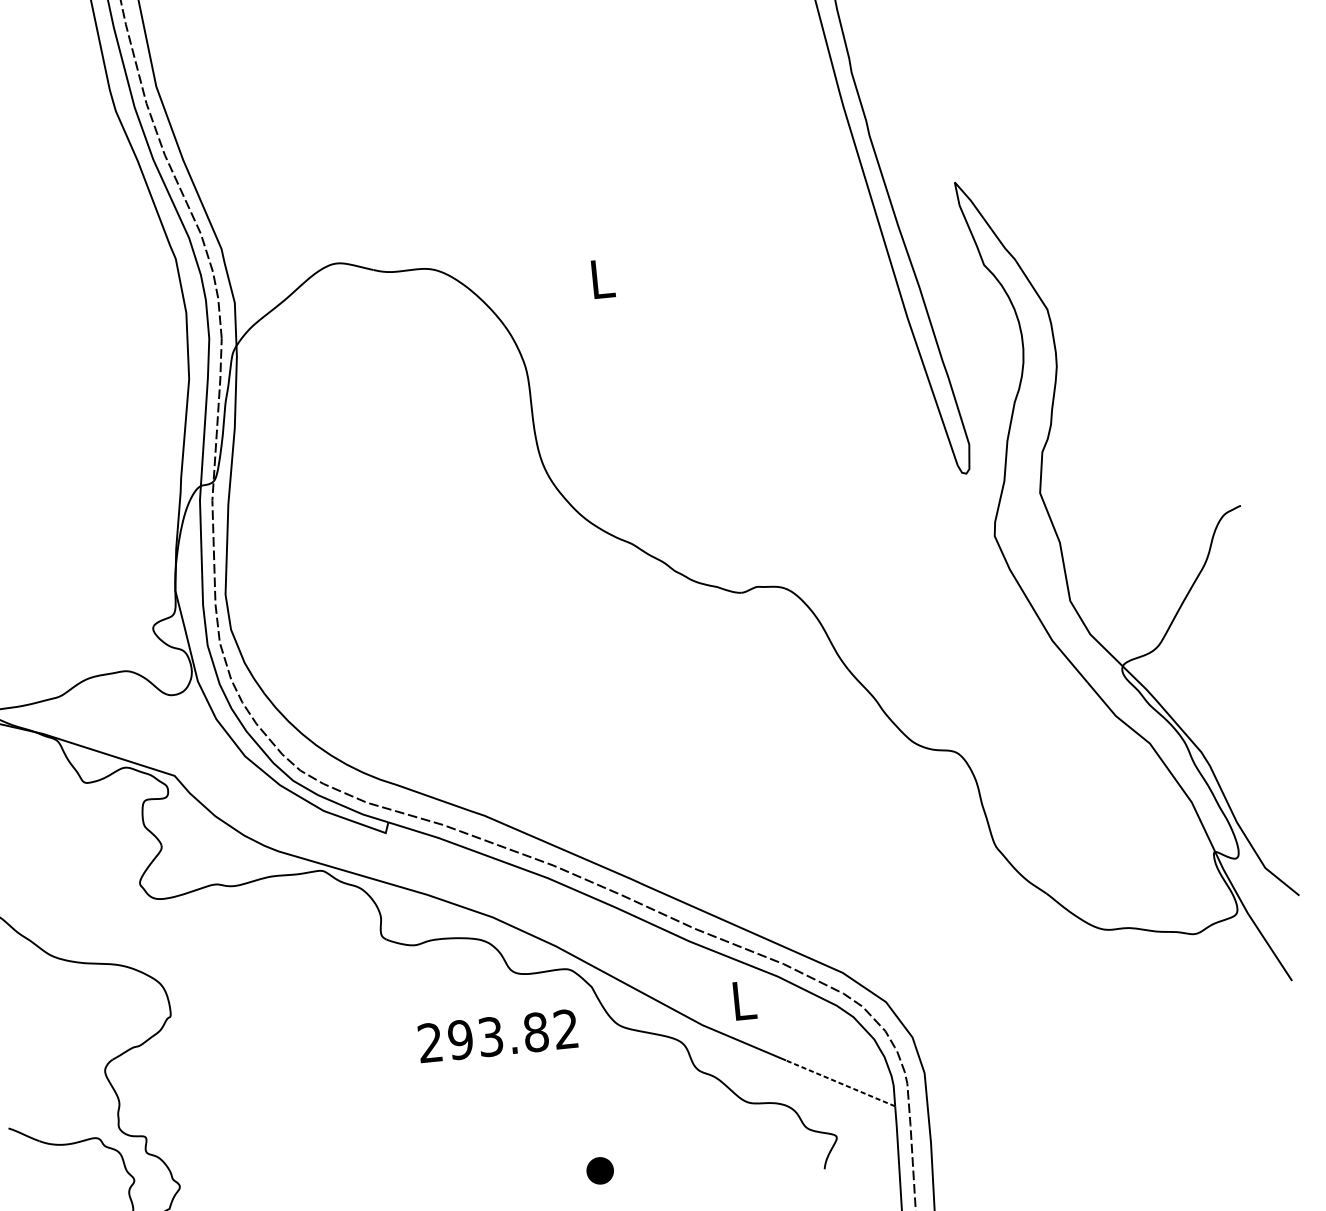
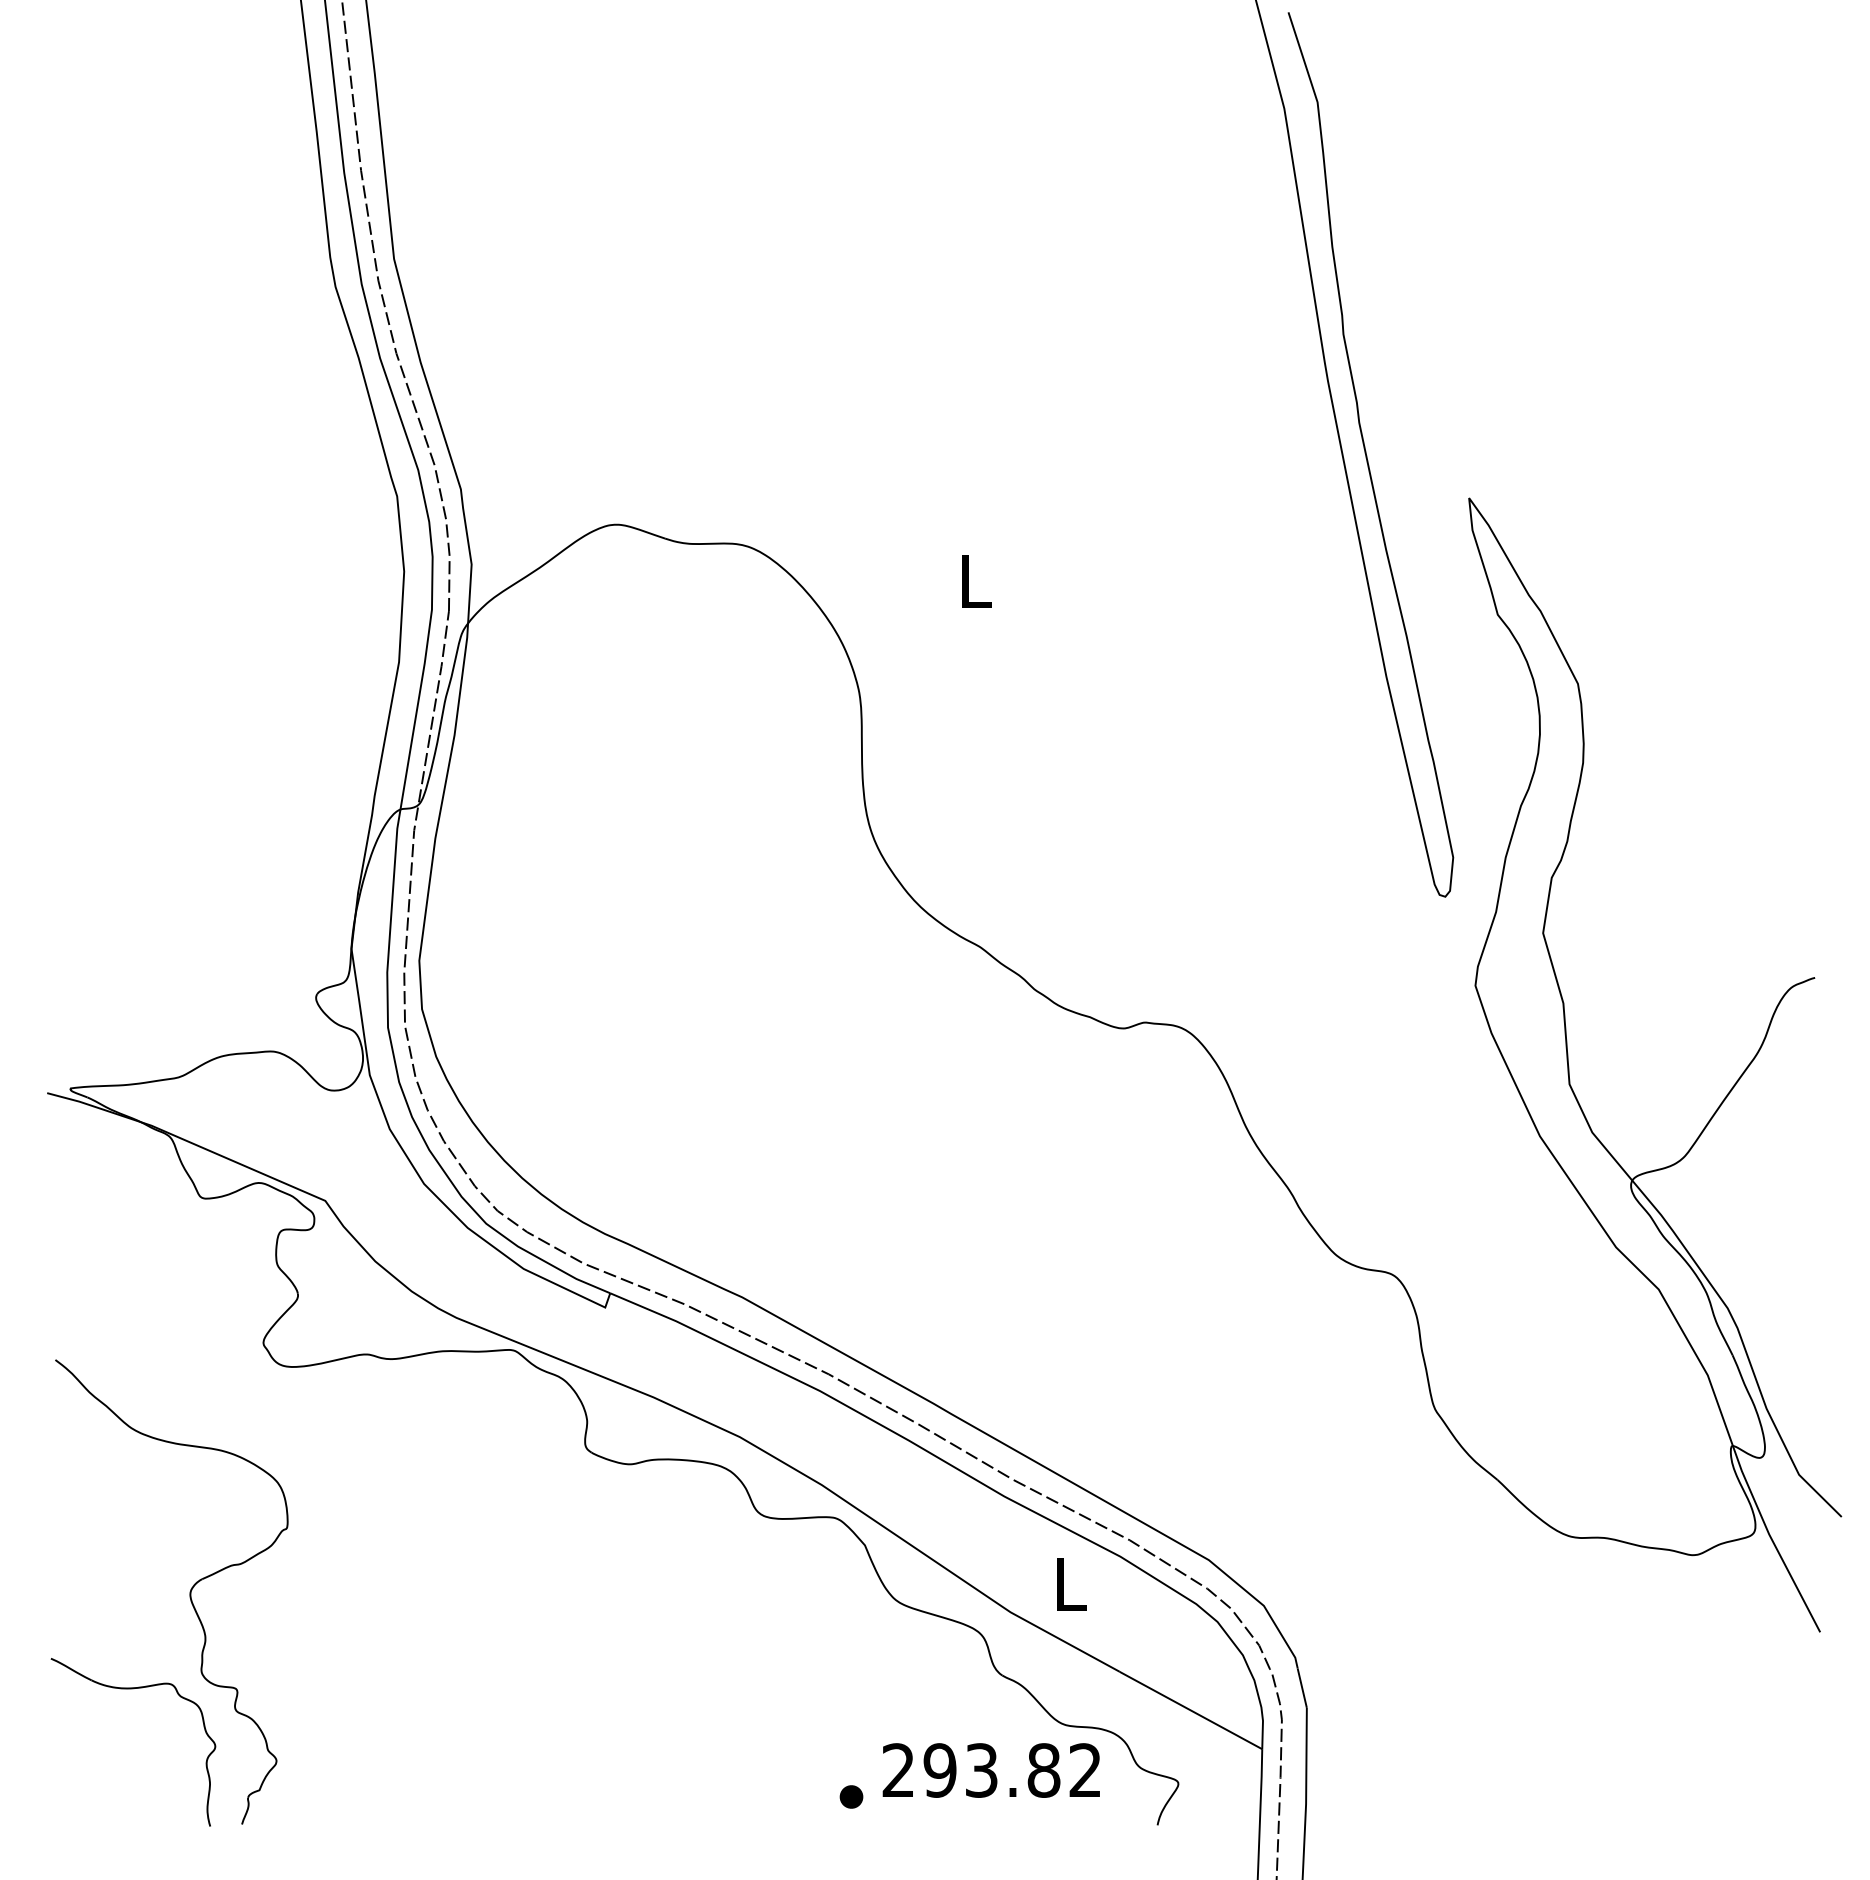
text: (497, 1036) -> (990, 1770), moved
line: (840, 1083) -> (1190, 1710), dashed -> solid
part: (600, 1170) -> (851, 1796), size x0.62

